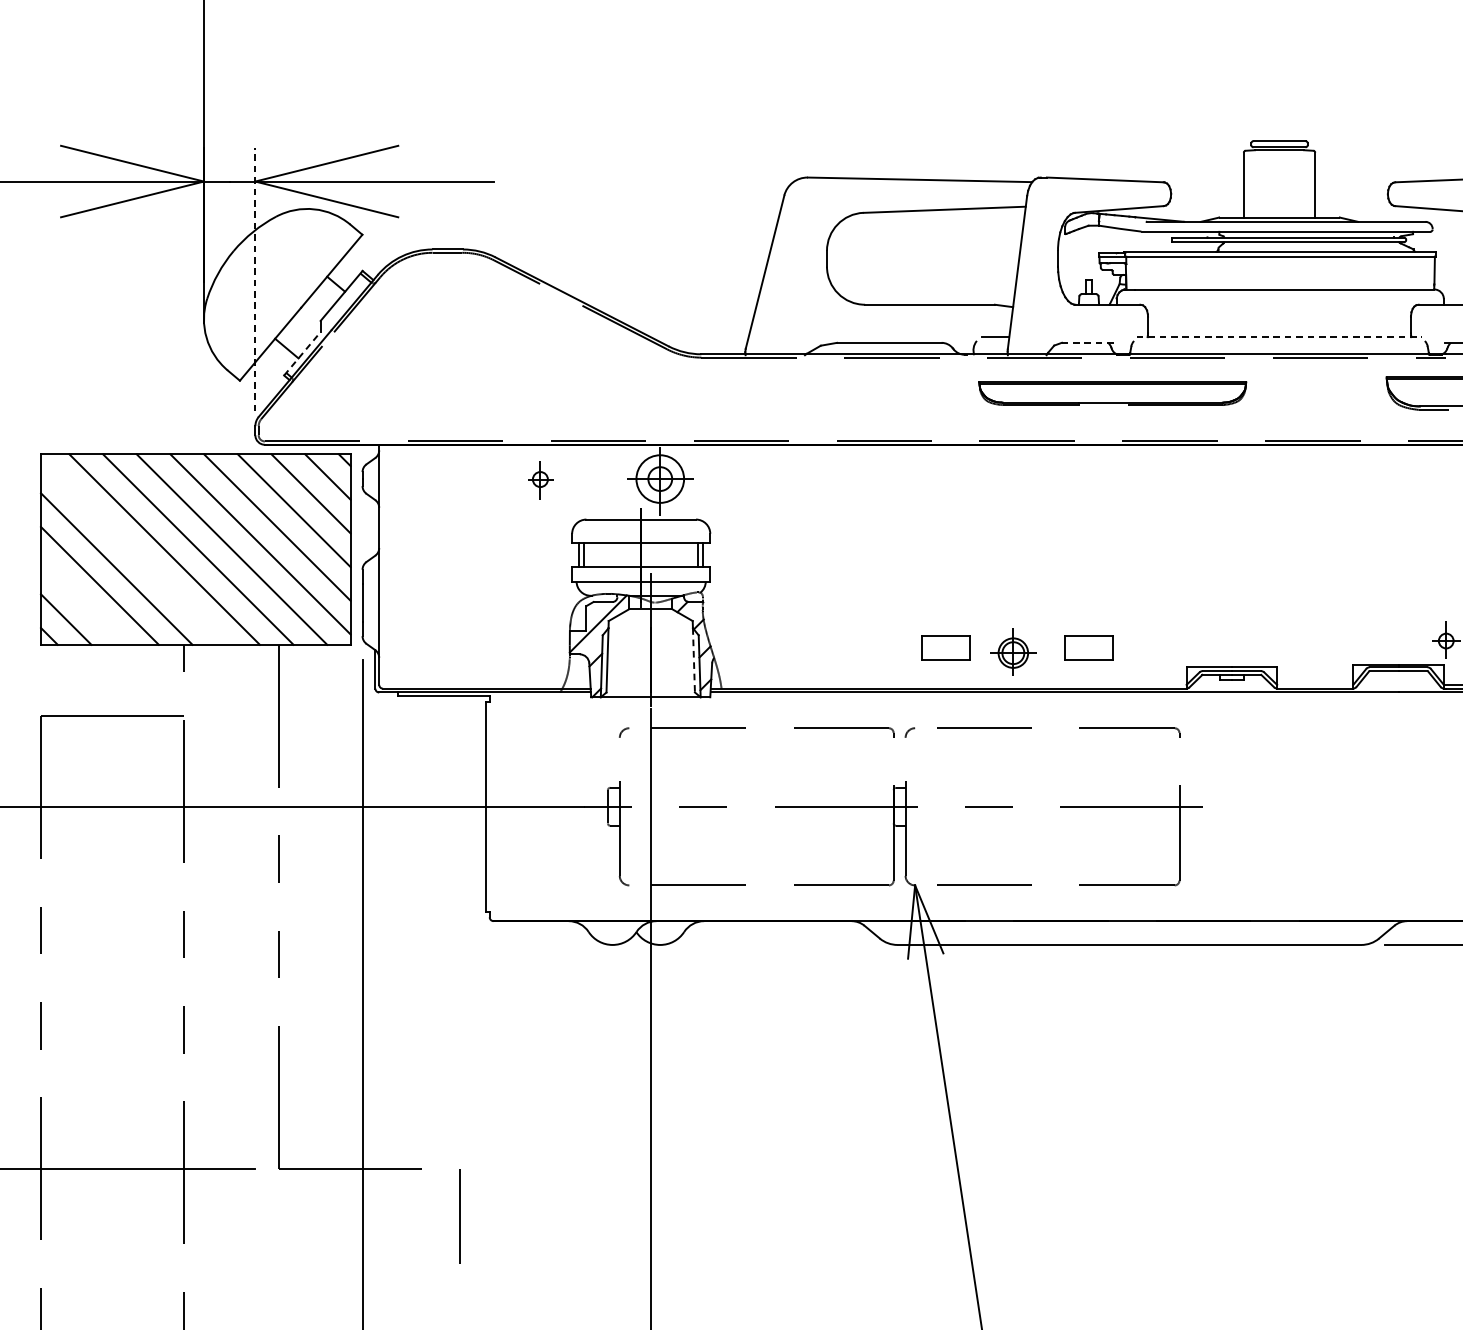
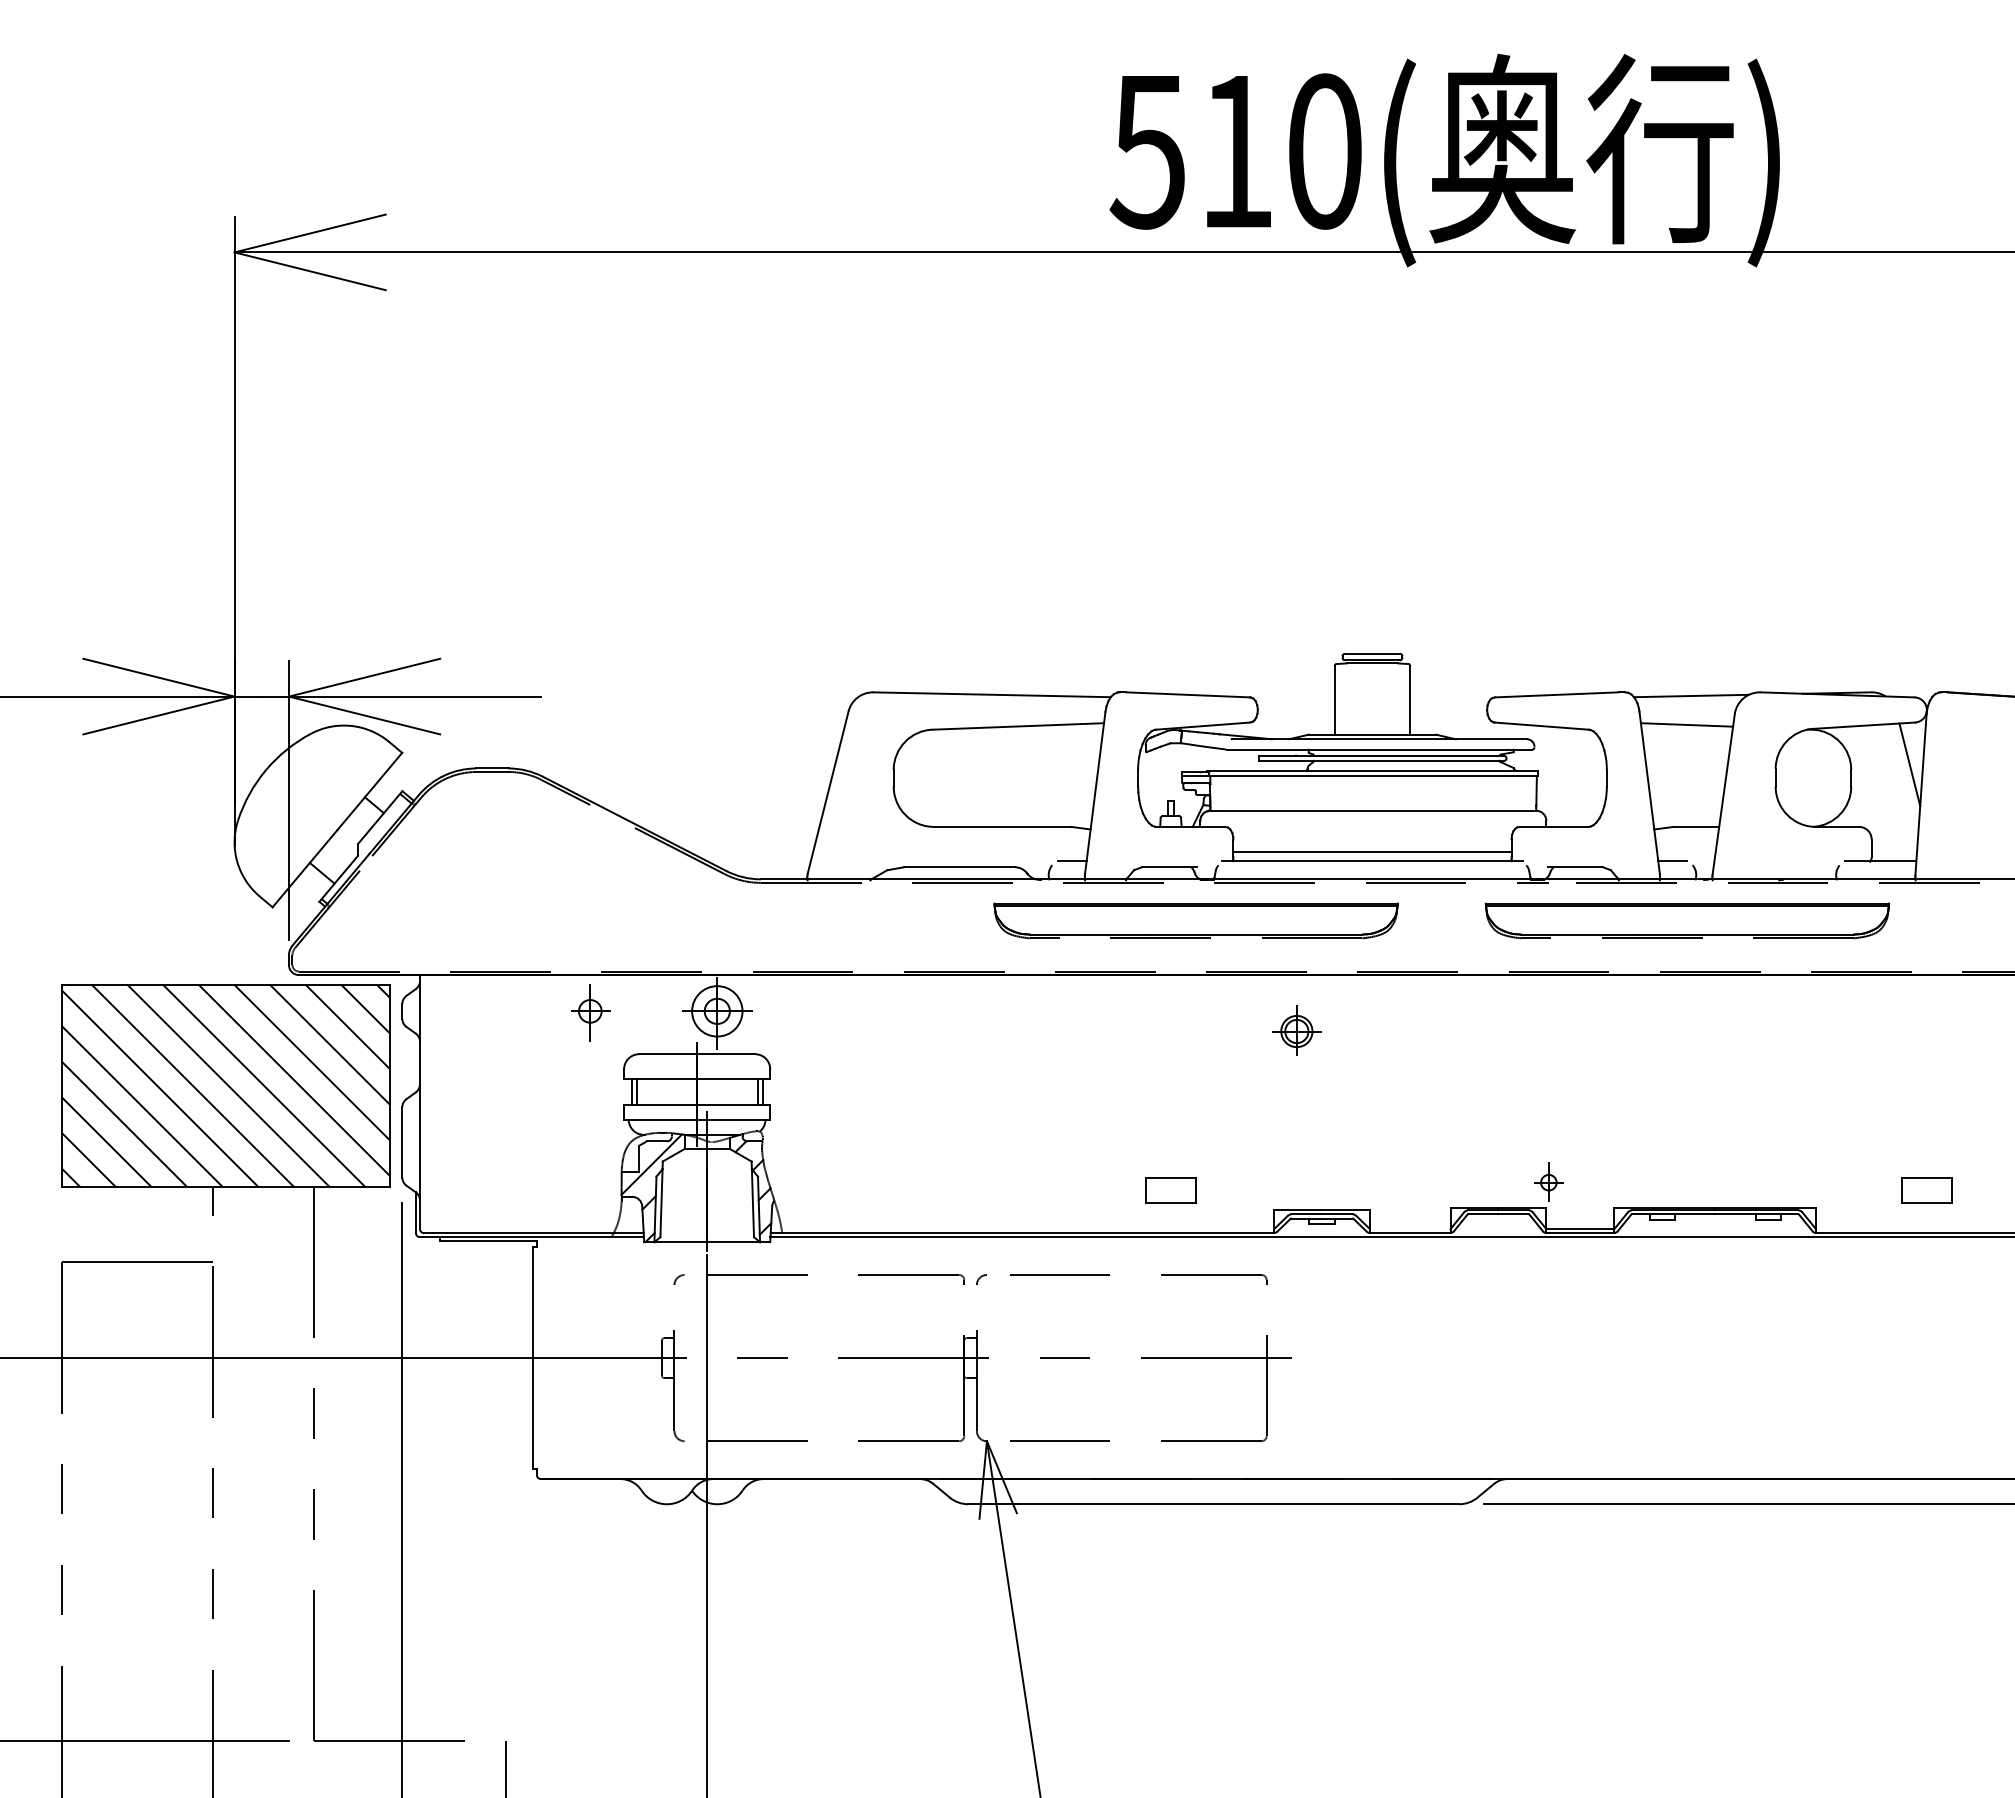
line: (254, 279) -> (288, 800), dashed -> solid
line: (1279, 327) -> (1372, 851), added
line: (1279, 337) -> (1372, 861), dashed -> solid
line: (1087, 343) -> (1169, 867), dashed -> solid
line: (303, 353) -> (339, 878), dashed -> solid
part: (1112, 393) -> (1195, 920), size x1.43
part: (540, 480) -> (590, 1012), size x1.43
line: (133, 551) -> (160, 1088), added
line: (82, 602) -> (106, 1141), added
part: (945, 648) -> (1019, 1190), removed
part: (1012, 652) -> (1296, 1030), moved
line: (693, 660) -> (752, 1203), dashed -> solid

